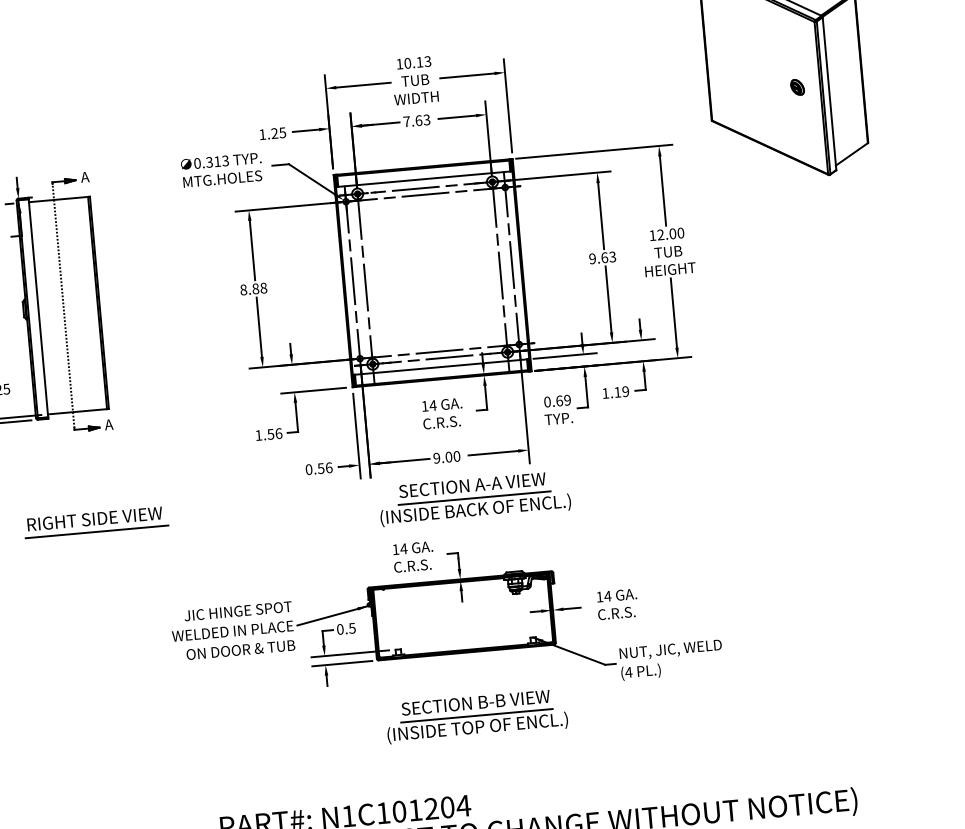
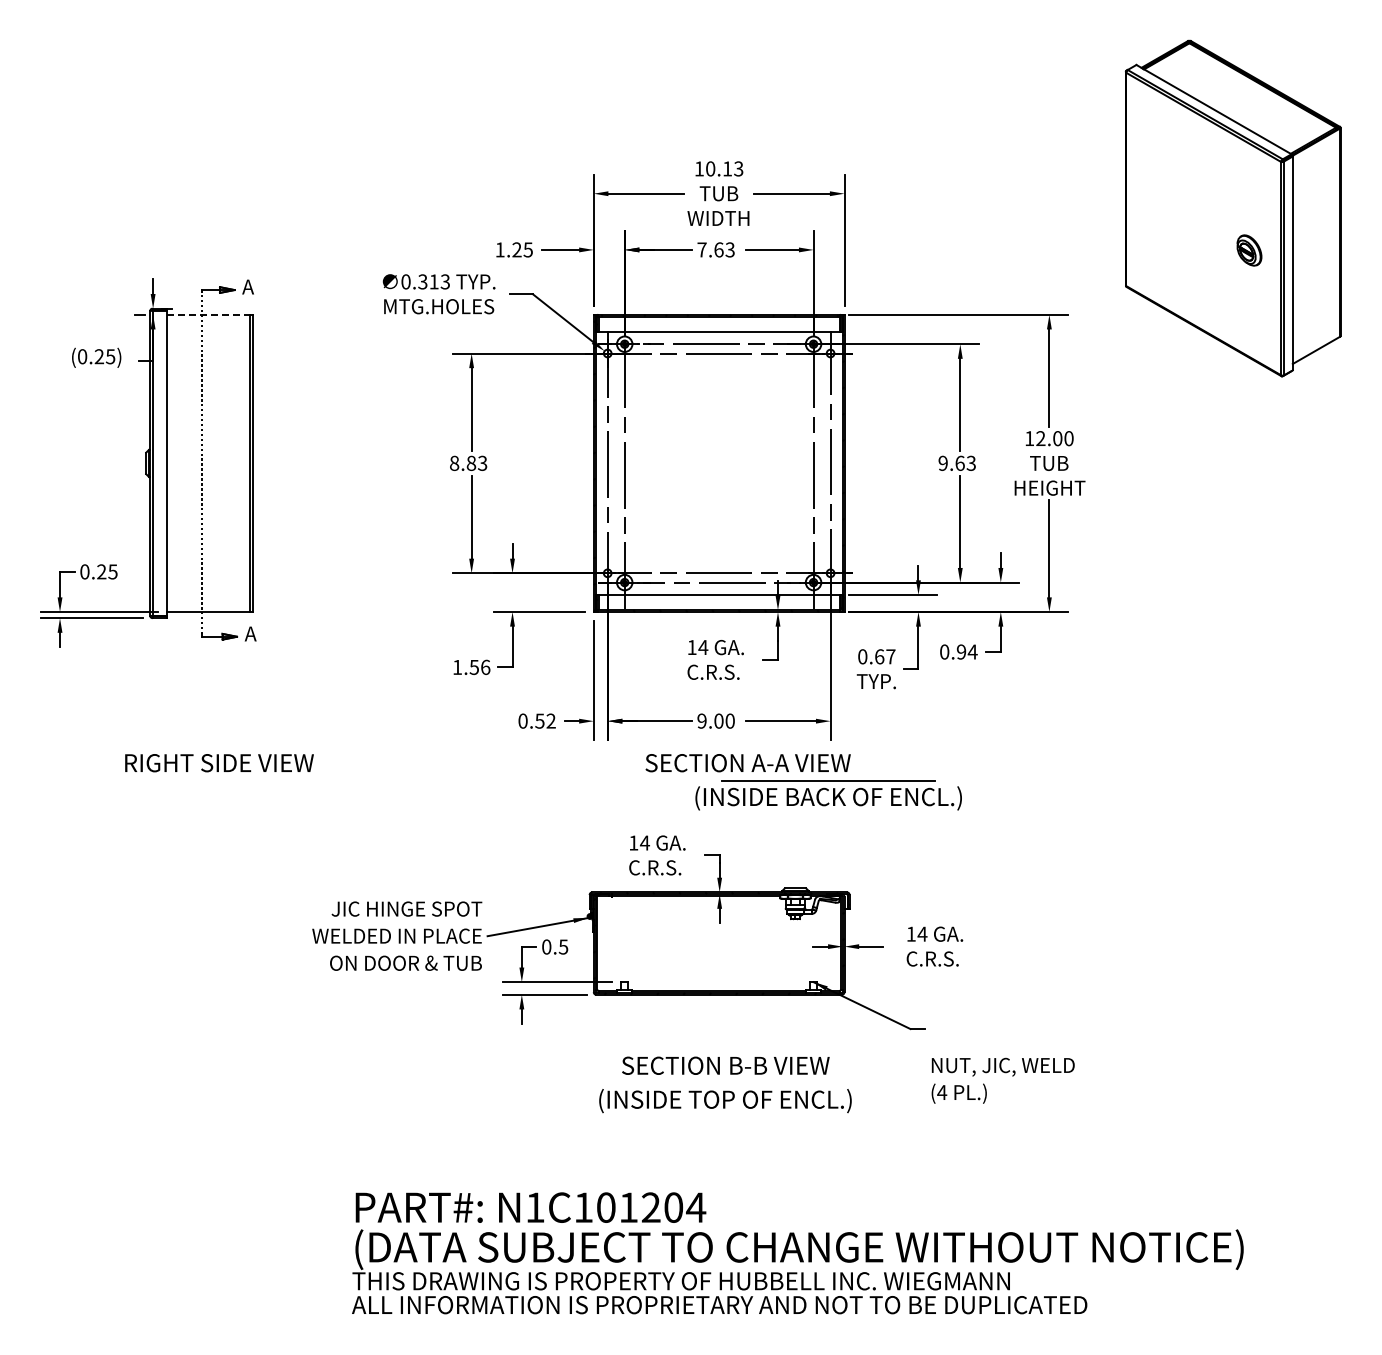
part: (797, 87) -> (1248, 250), size x1.4
line: (59, 199) -> (209, 314), solid -> dashed
text: (263, 287) -> (482, 462), 8.88 -> 8.83
text: (615, 392) -> (958, 651), 1.19 -> 0.94
text: (567, 400) -> (890, 656), 0.69 -> 0.67
text: (328, 467) -> (550, 720), 0.56 -> 0.52
part: (475, 508) -> (828, 795), moved
line: (96, 532) -> (220, 781), removed
text: (671, 660) -> (1002, 1080), moved
line: (476, 715) -> (725, 1083), removed

